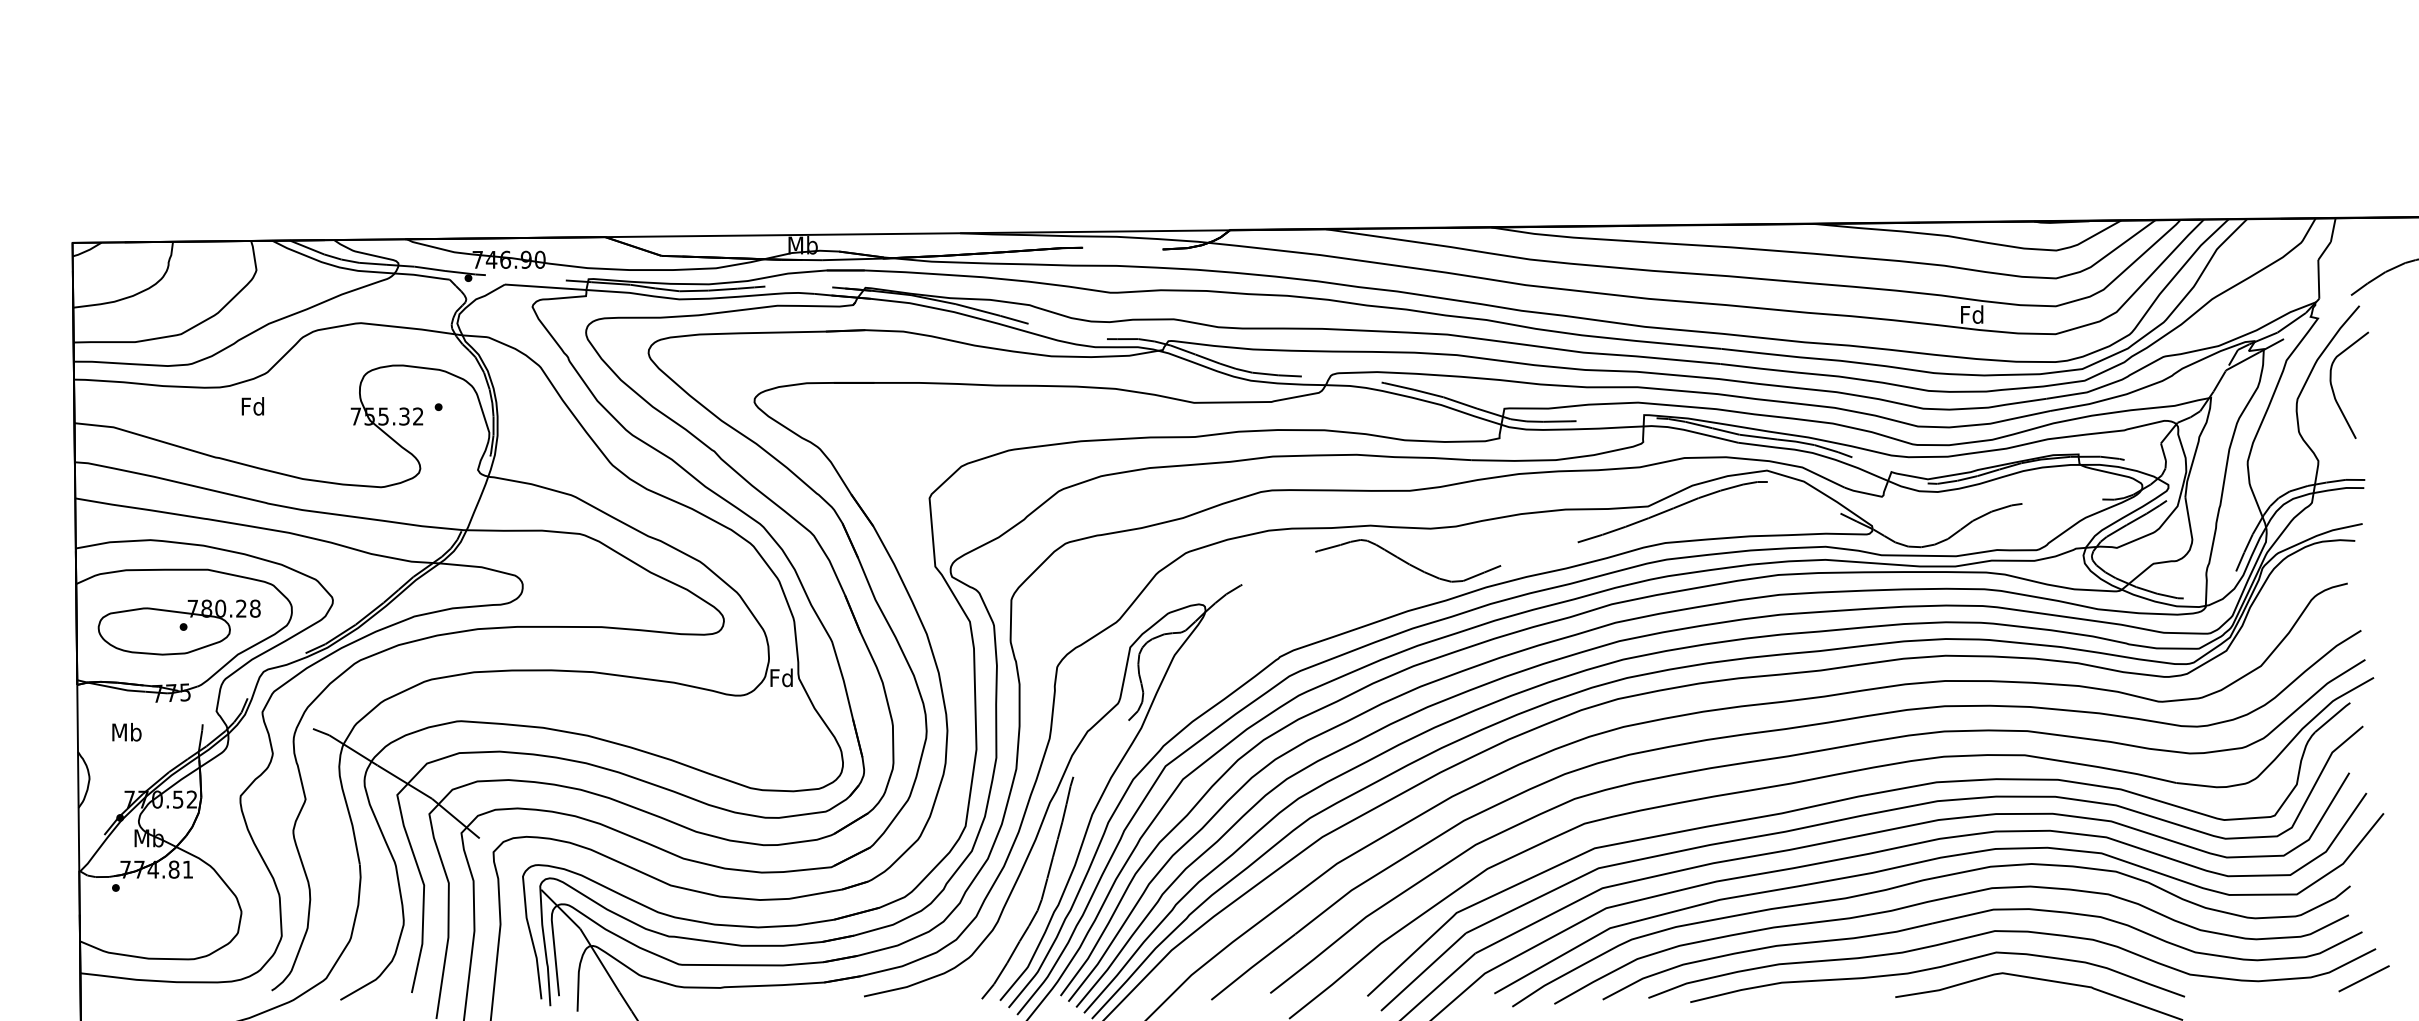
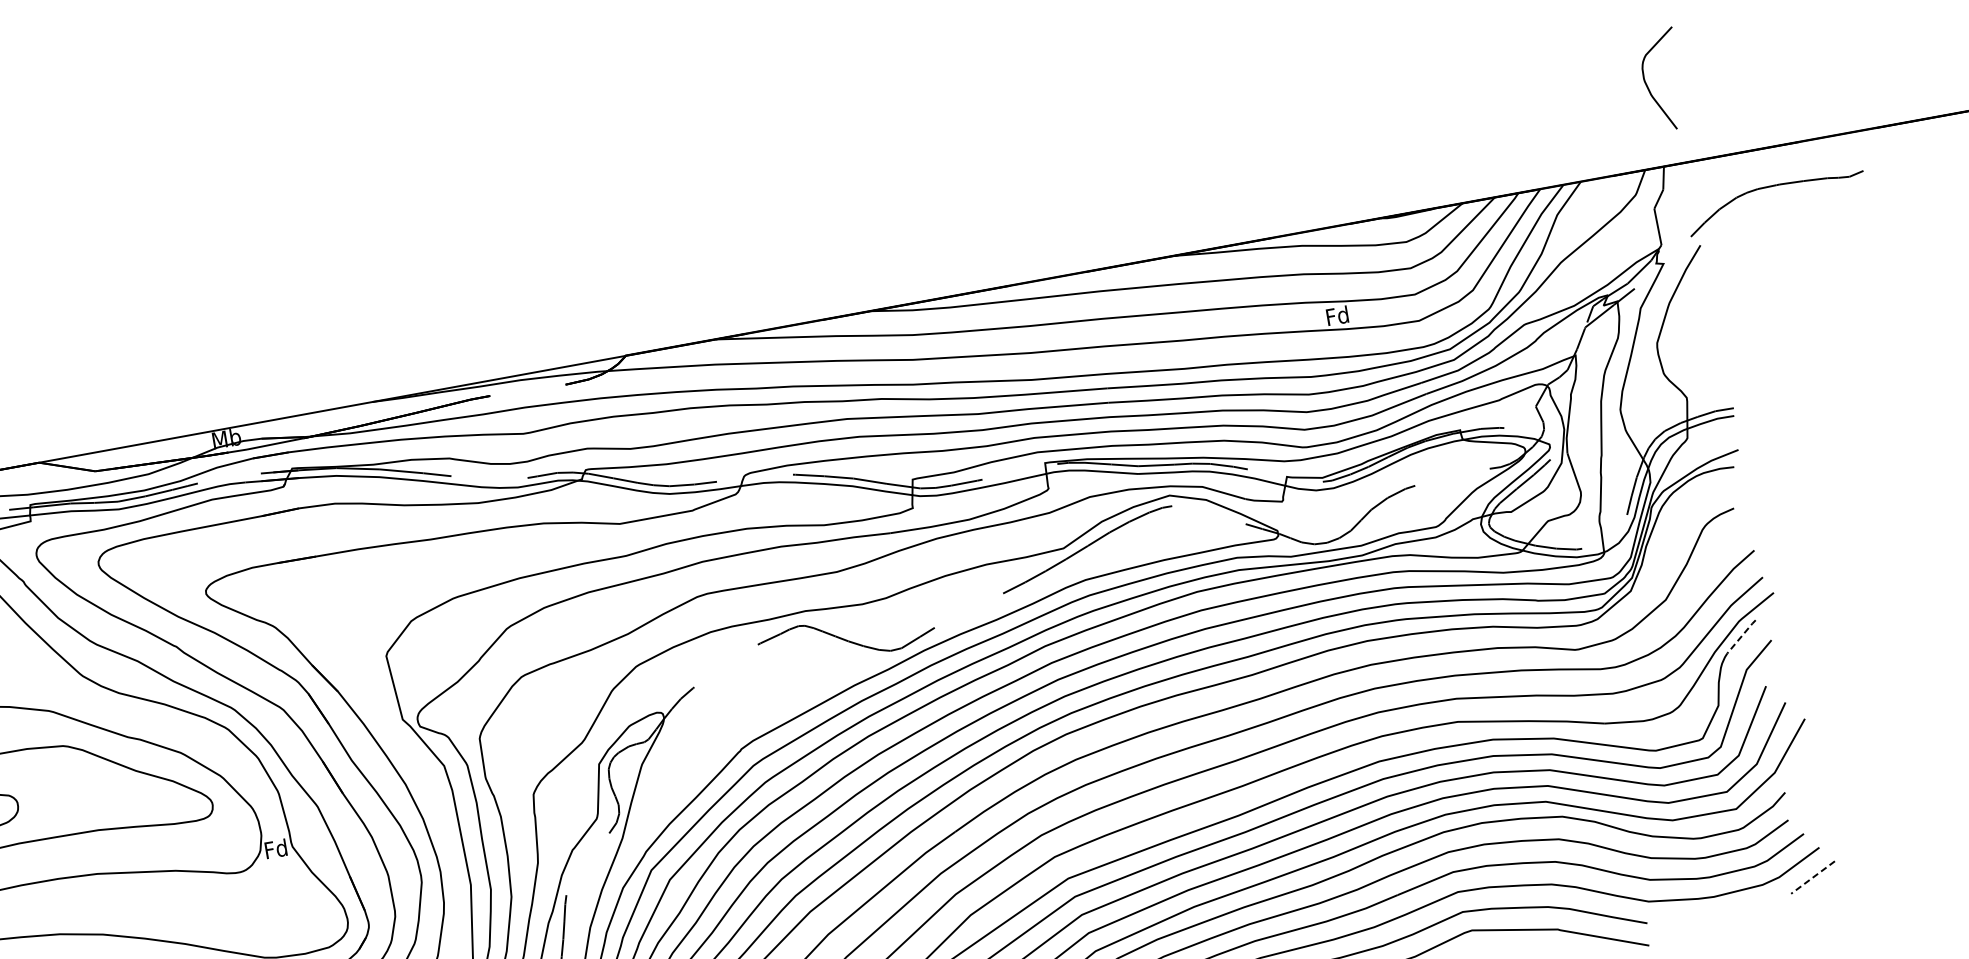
curve: (2333, 388) -> (1647, 85), moved
line: (2333, 716) -> (1742, 635), solid -> dashed
line: (2364, 978) -> (1813, 877), solid -> dashed

